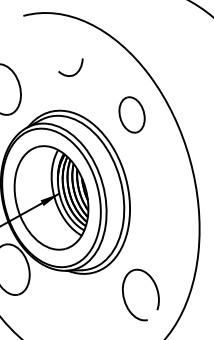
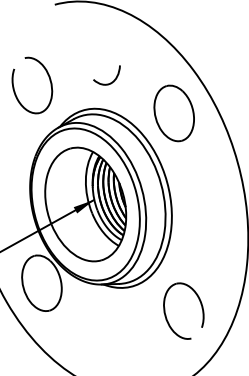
curve: (70, 74) -> (106, 83), moved
part: (131, 115) -> (173, 113), size x1.43

